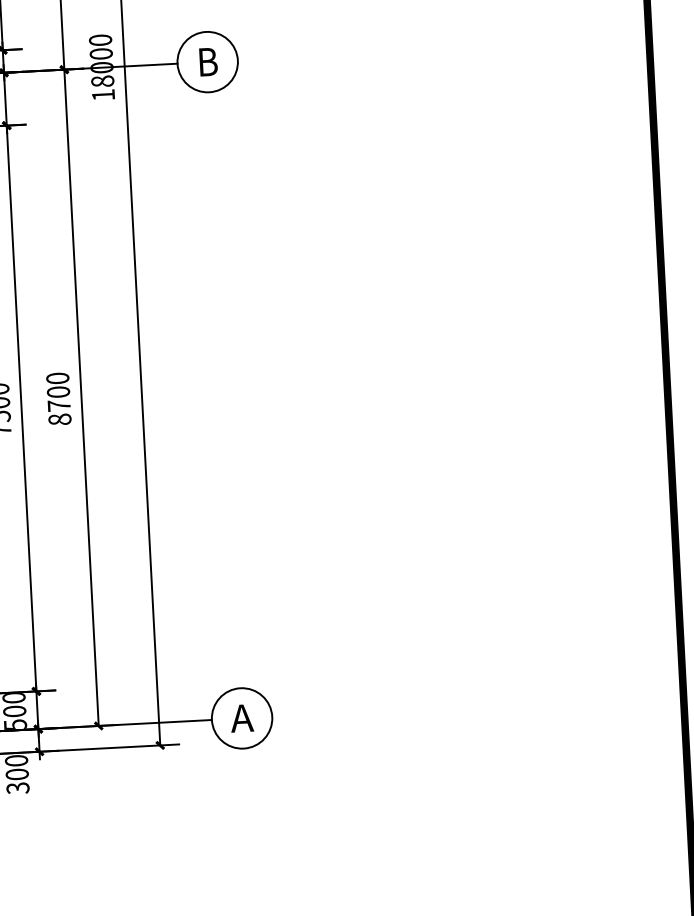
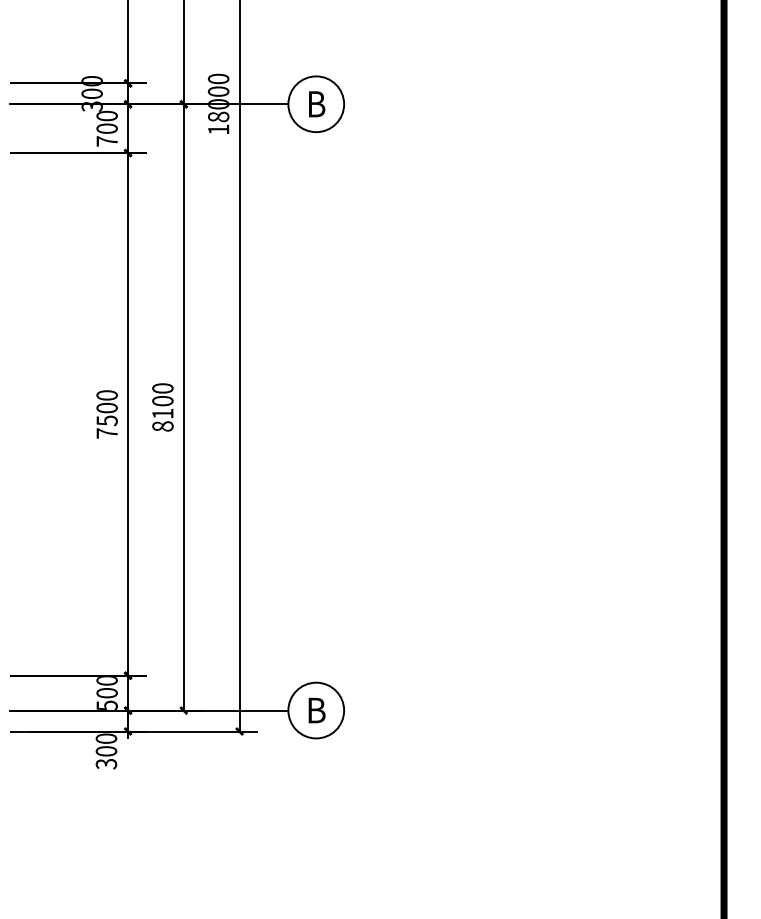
text: (58, 405) -> (162, 413), 8700 -> 8100
text: (241, 718) -> (315, 710), A -> B

